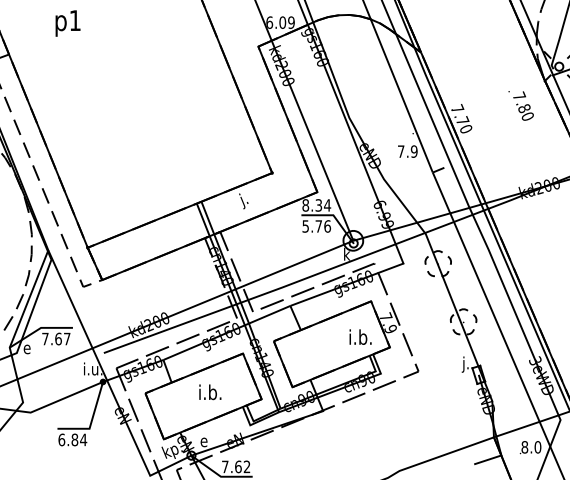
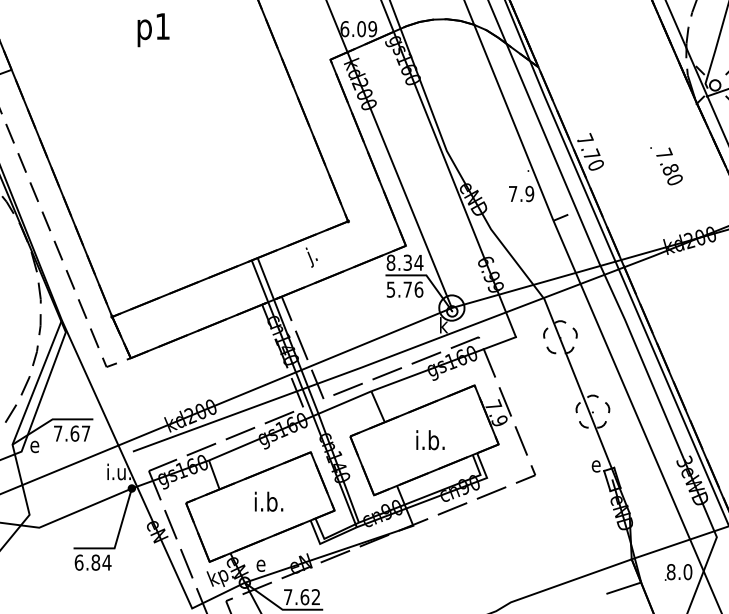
text: (67, 23) -> (152, 30), moved
text: (520, 105) -> (665, 165), moved
text: (360, 336) -> (430, 439), moved
text: (465, 364) -> (595, 466), j. -> e

